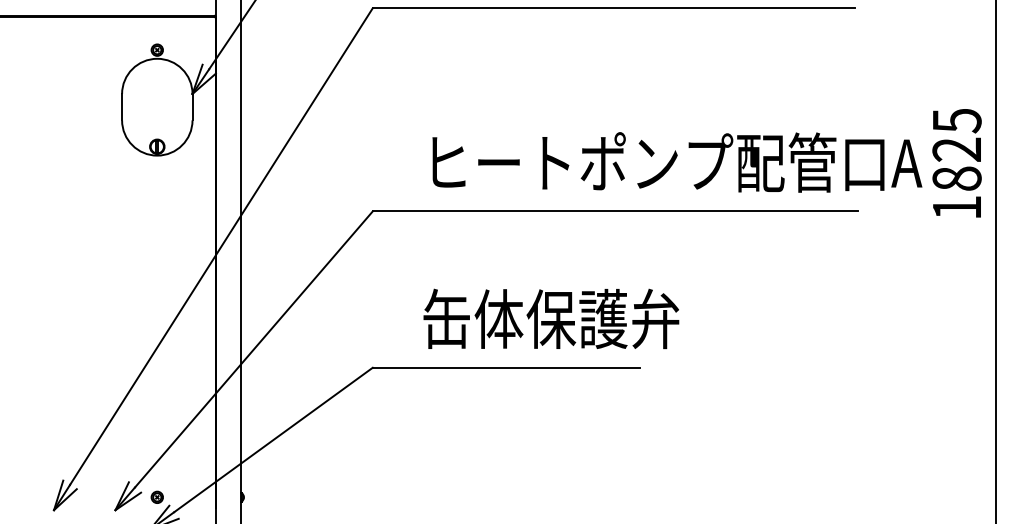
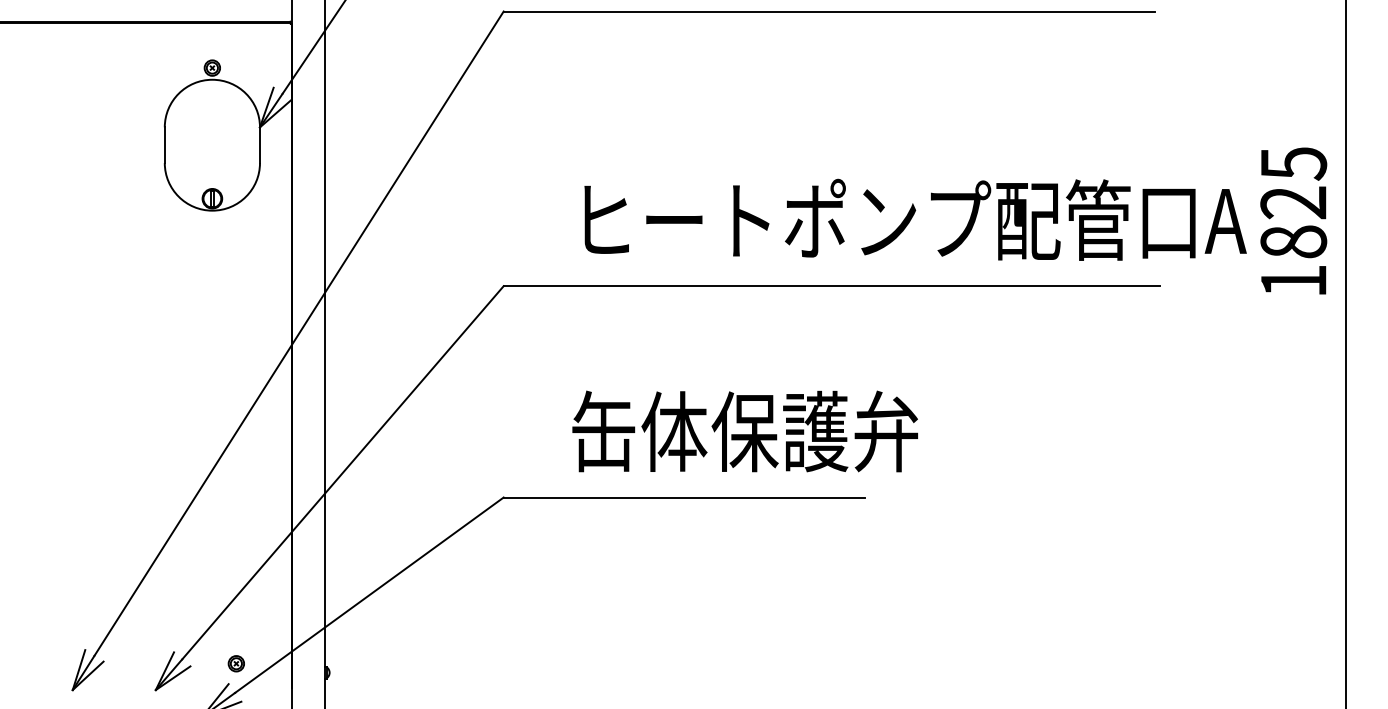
part: (156, 497) -> (235, 663), moved

